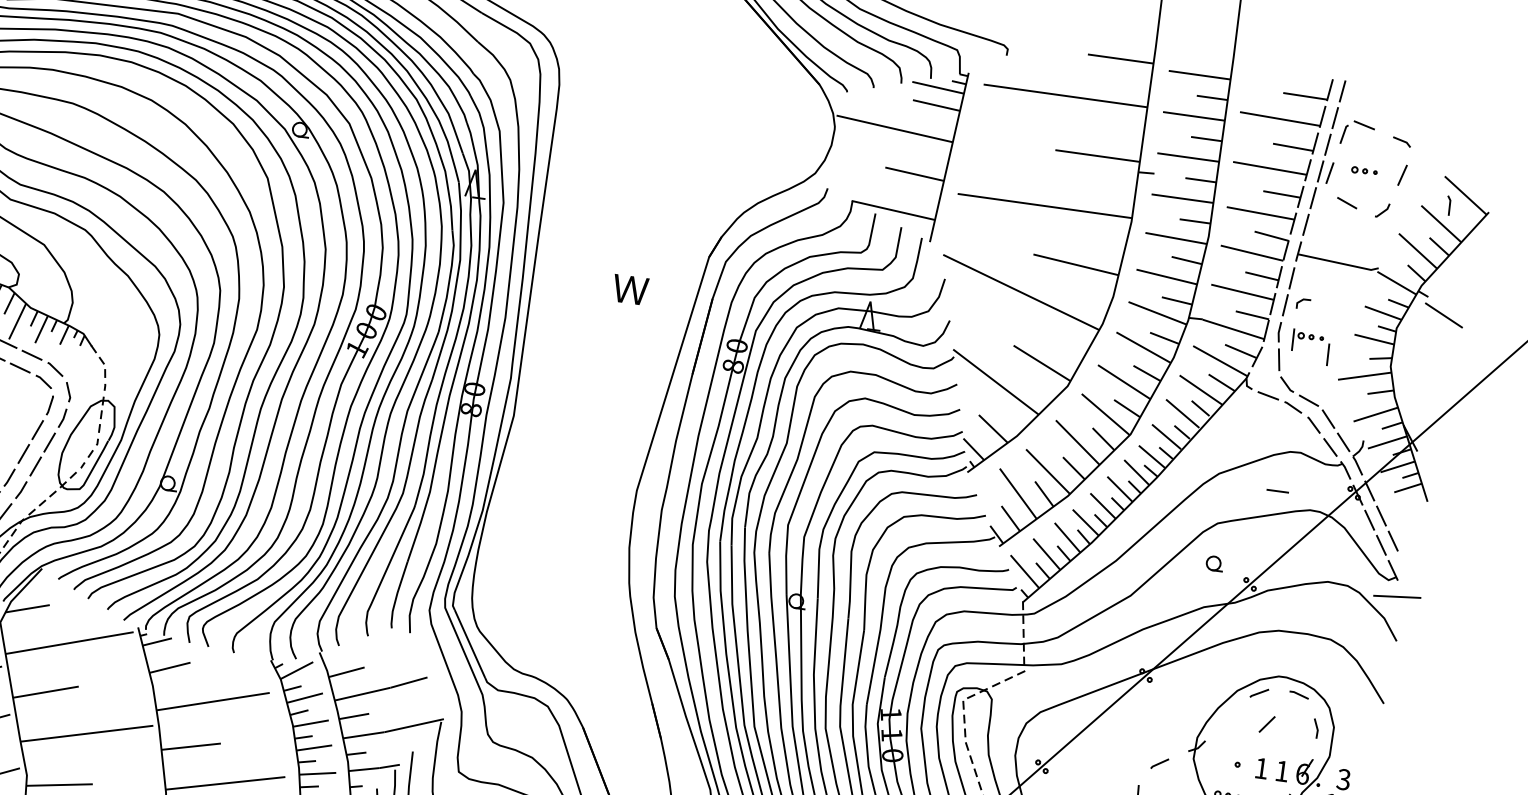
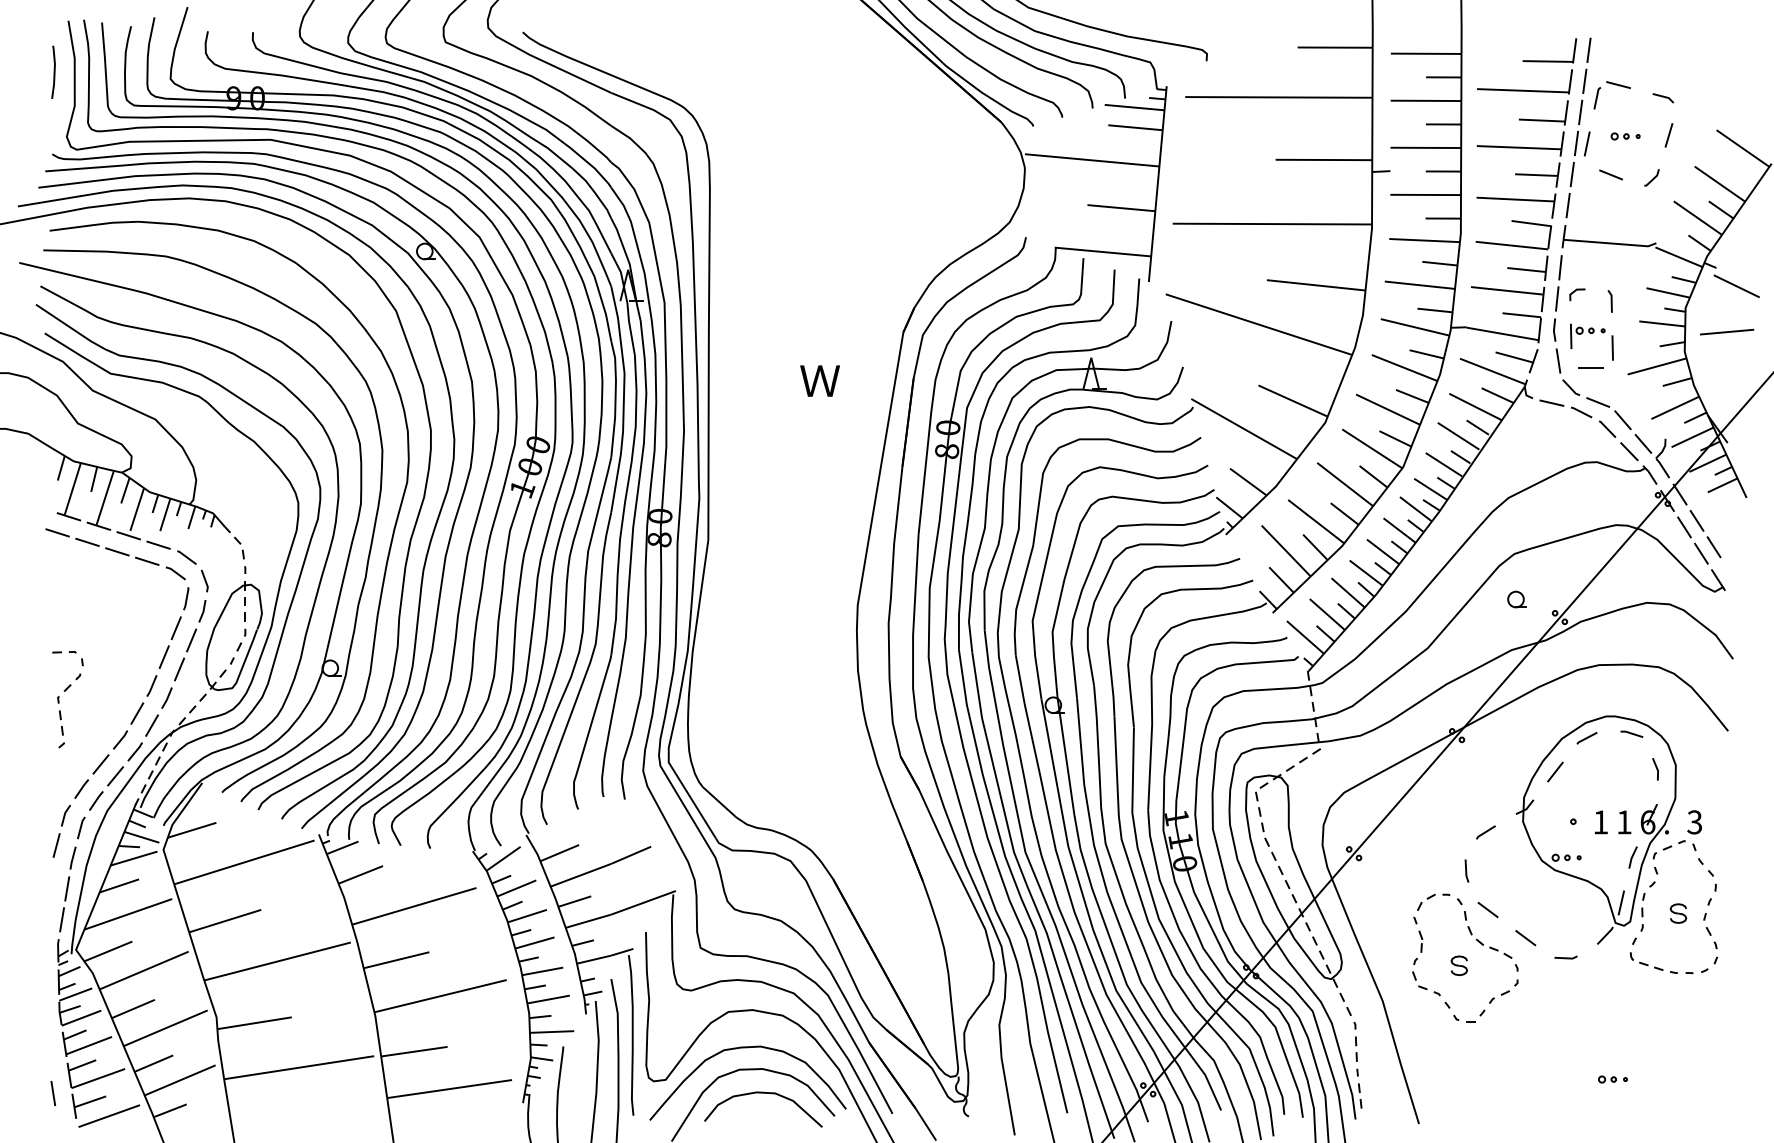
line: (1448, 205) -> (1610, 301), moved
line: (1277, 490) -> (1590, 367), moved
line: (1397, 596) -> (1727, 331), moved
line: (1267, 723) -> (1555, 771), moved

